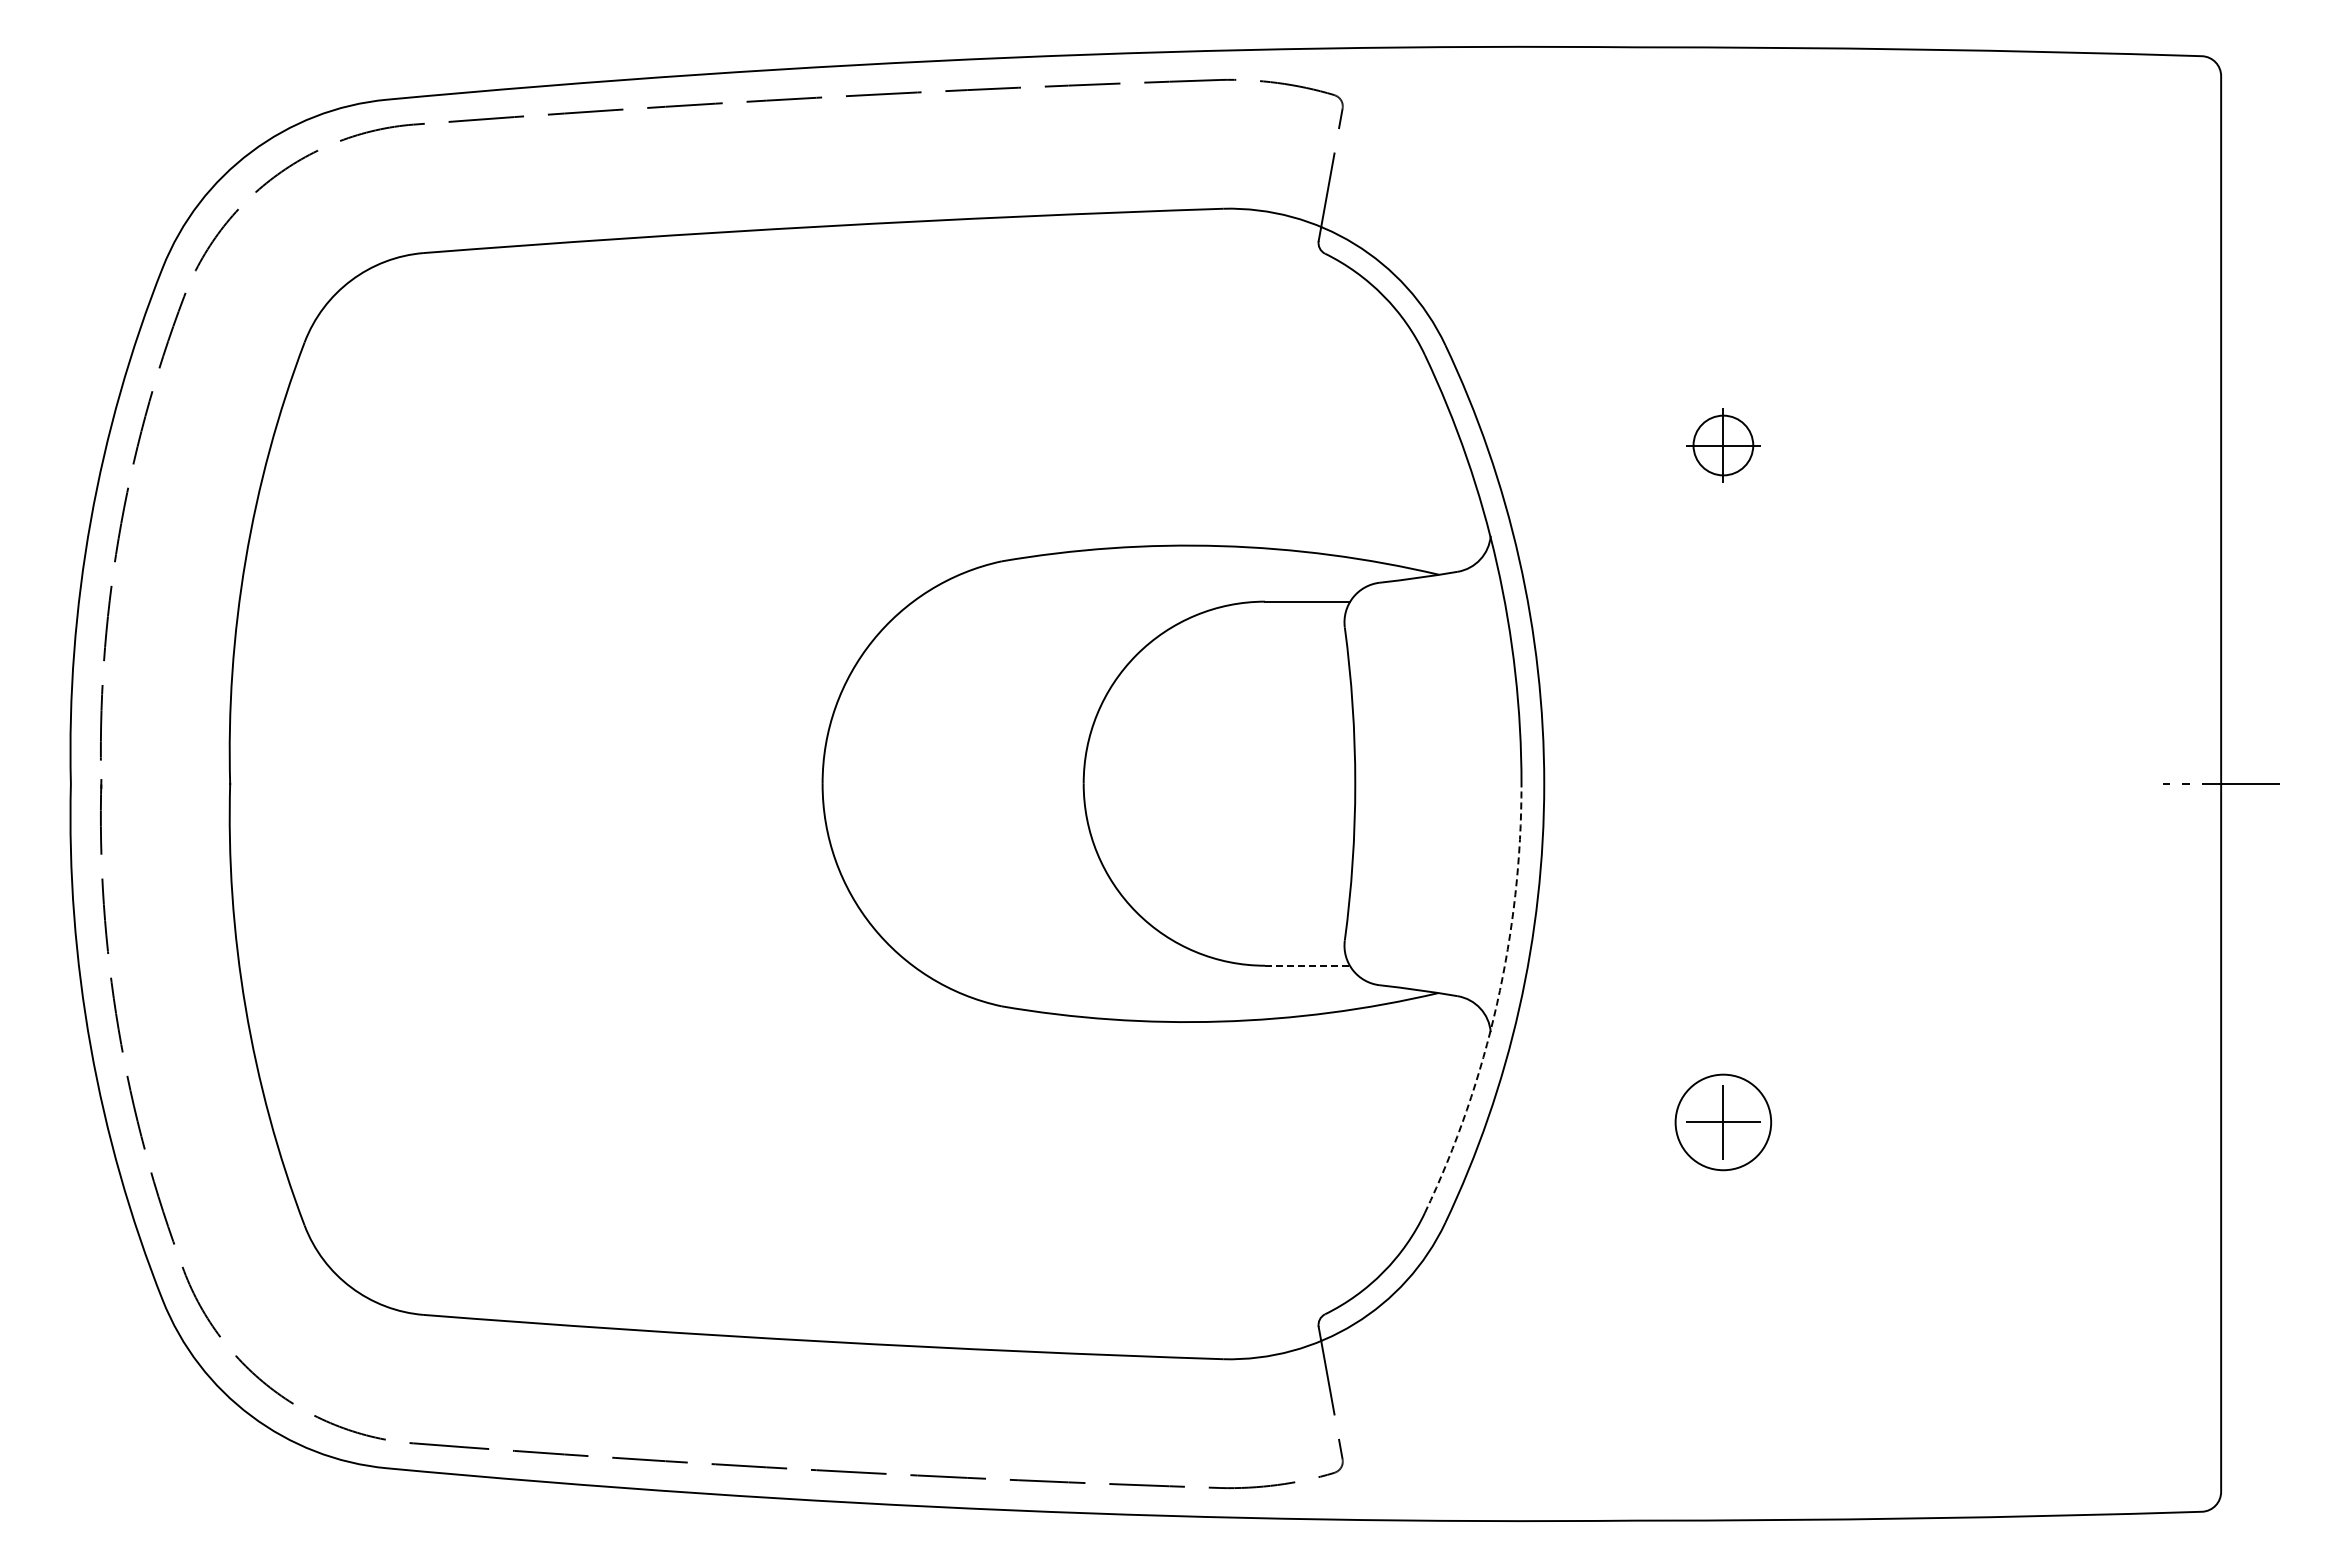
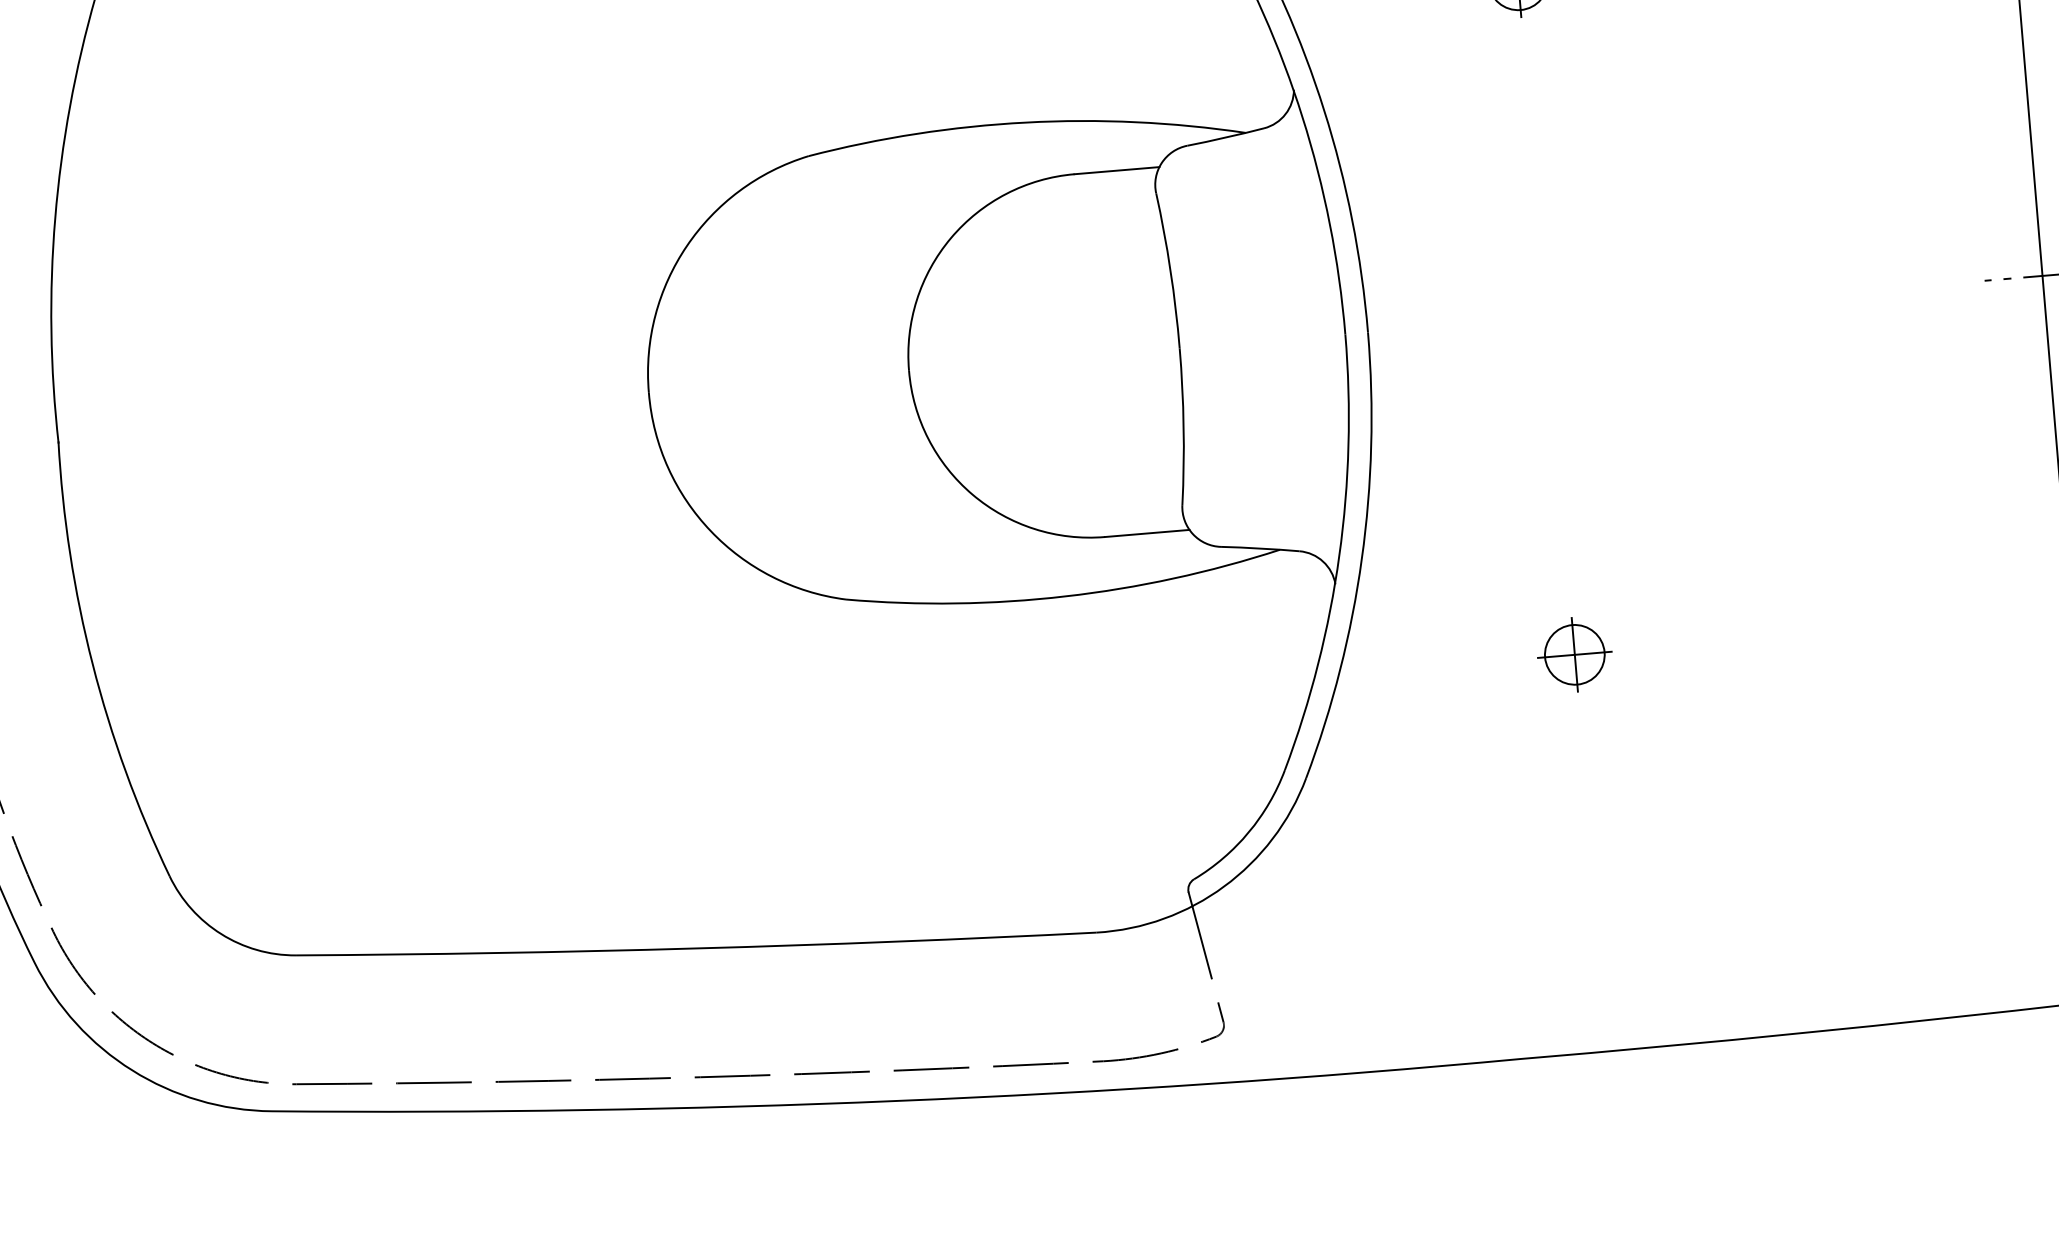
line: (1307, 965) -> (1147, 533), dashed -> solid
arc: (1497, 1003) -> (1339, 555), dashed -> solid
circle: (1723, 1122) -> (1574, 654), size x0.62

